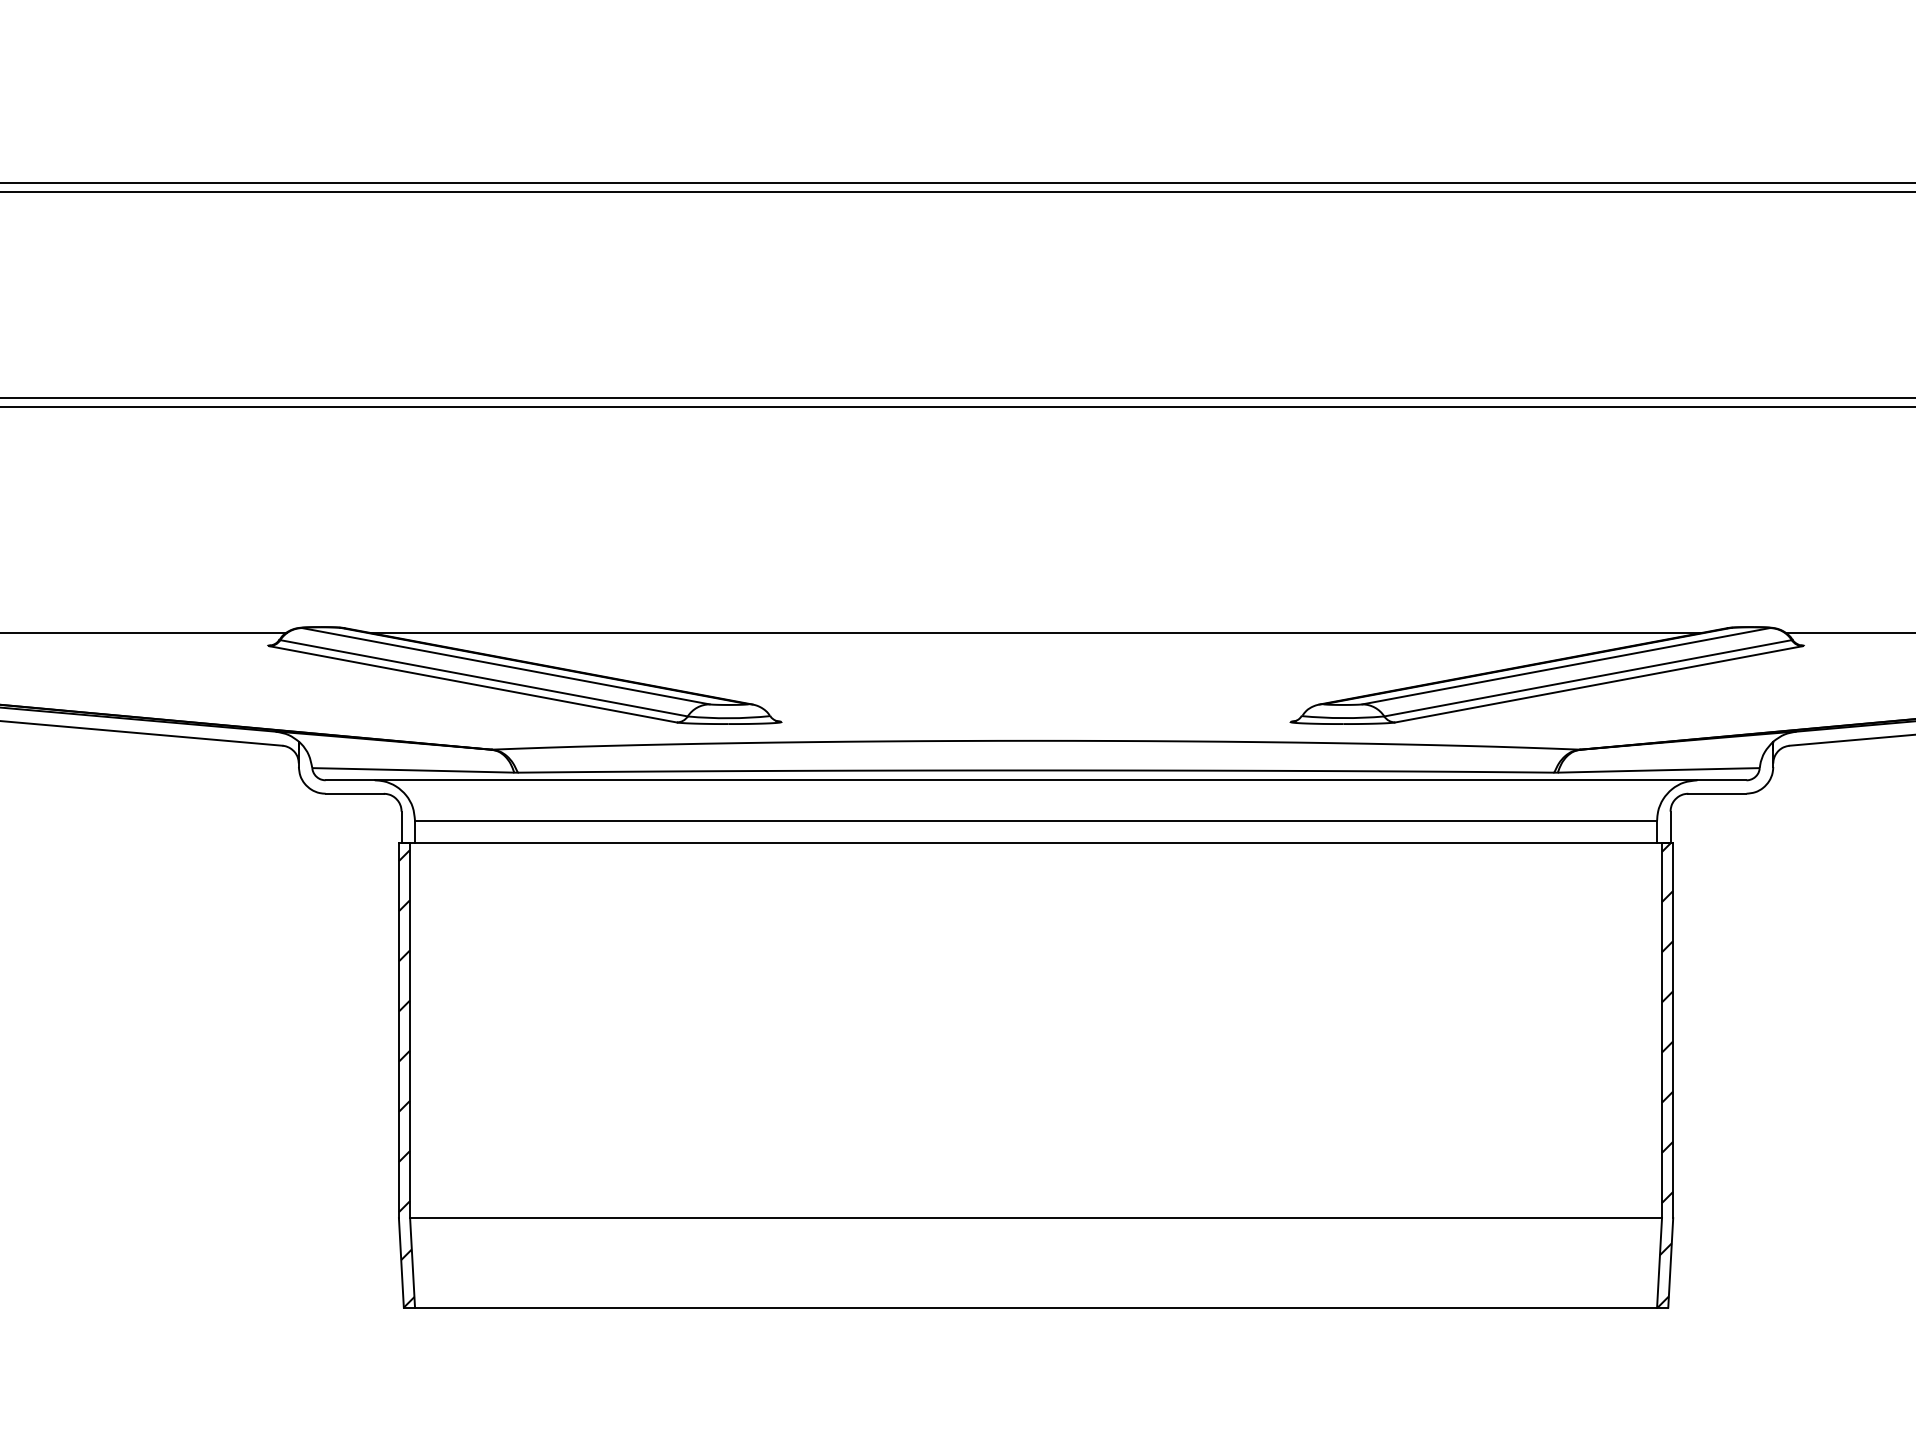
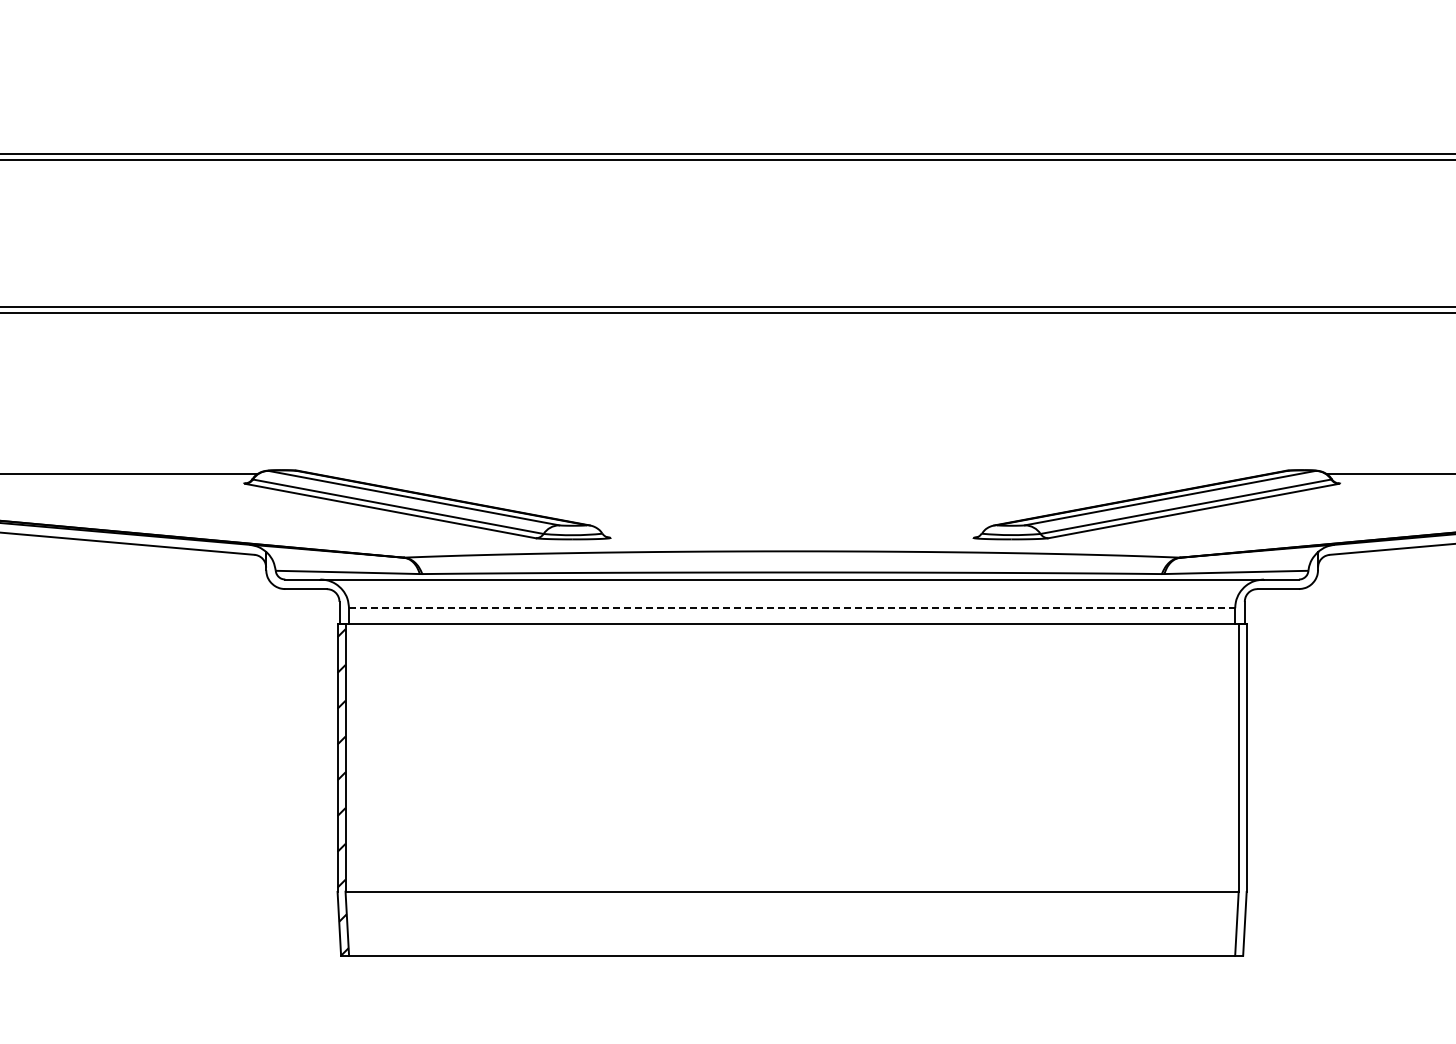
line: (1035, 633) -> (791, 474), removed
line: (1036, 820) -> (792, 608), solid -> dashed
hatch: (1664, 1074) -> (1240, 789), removed

